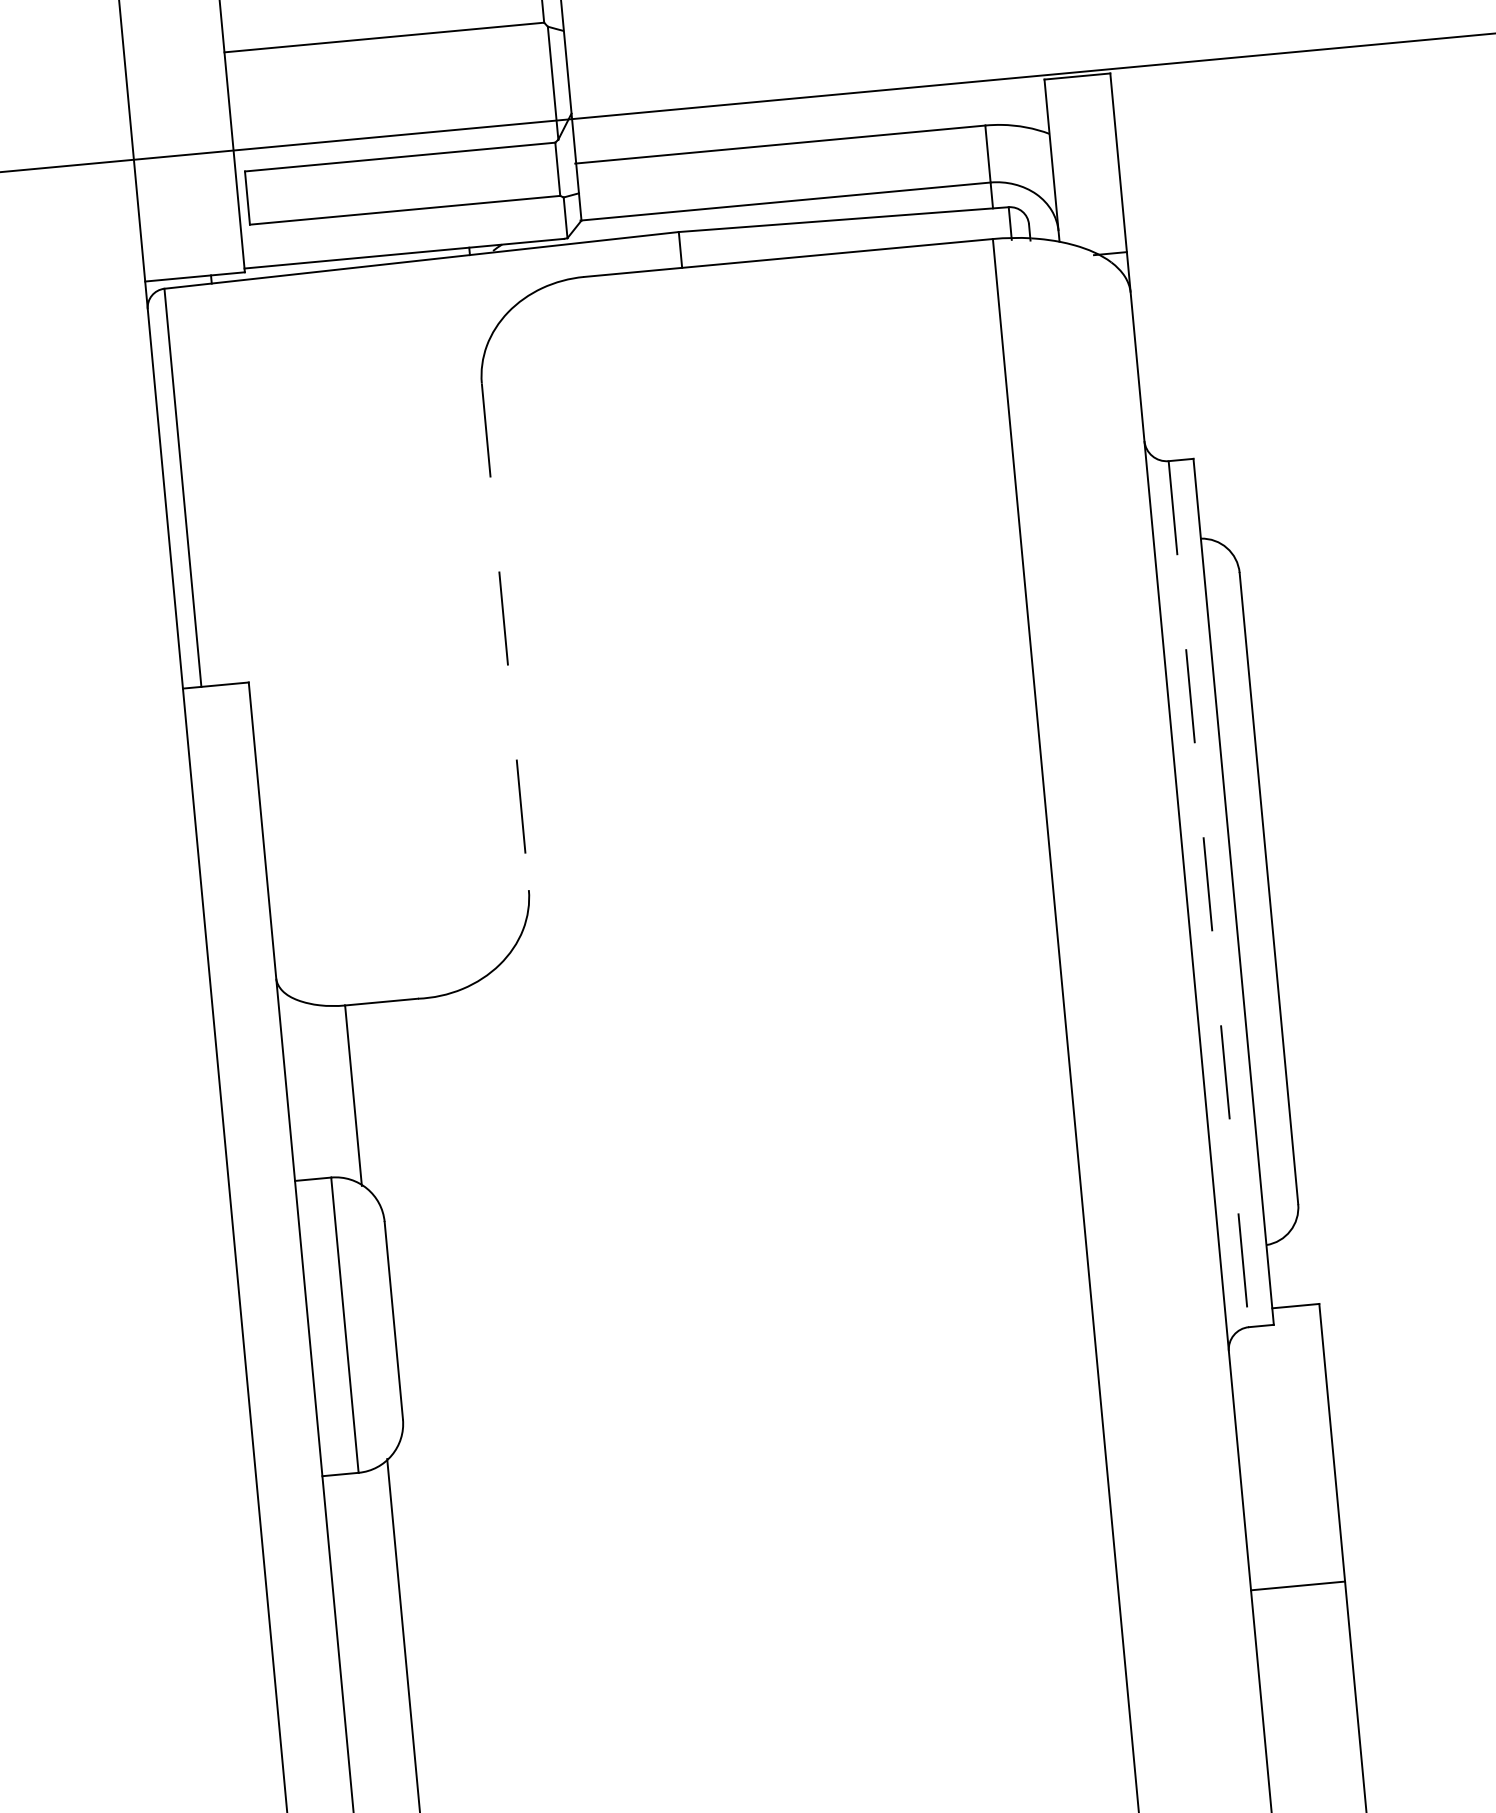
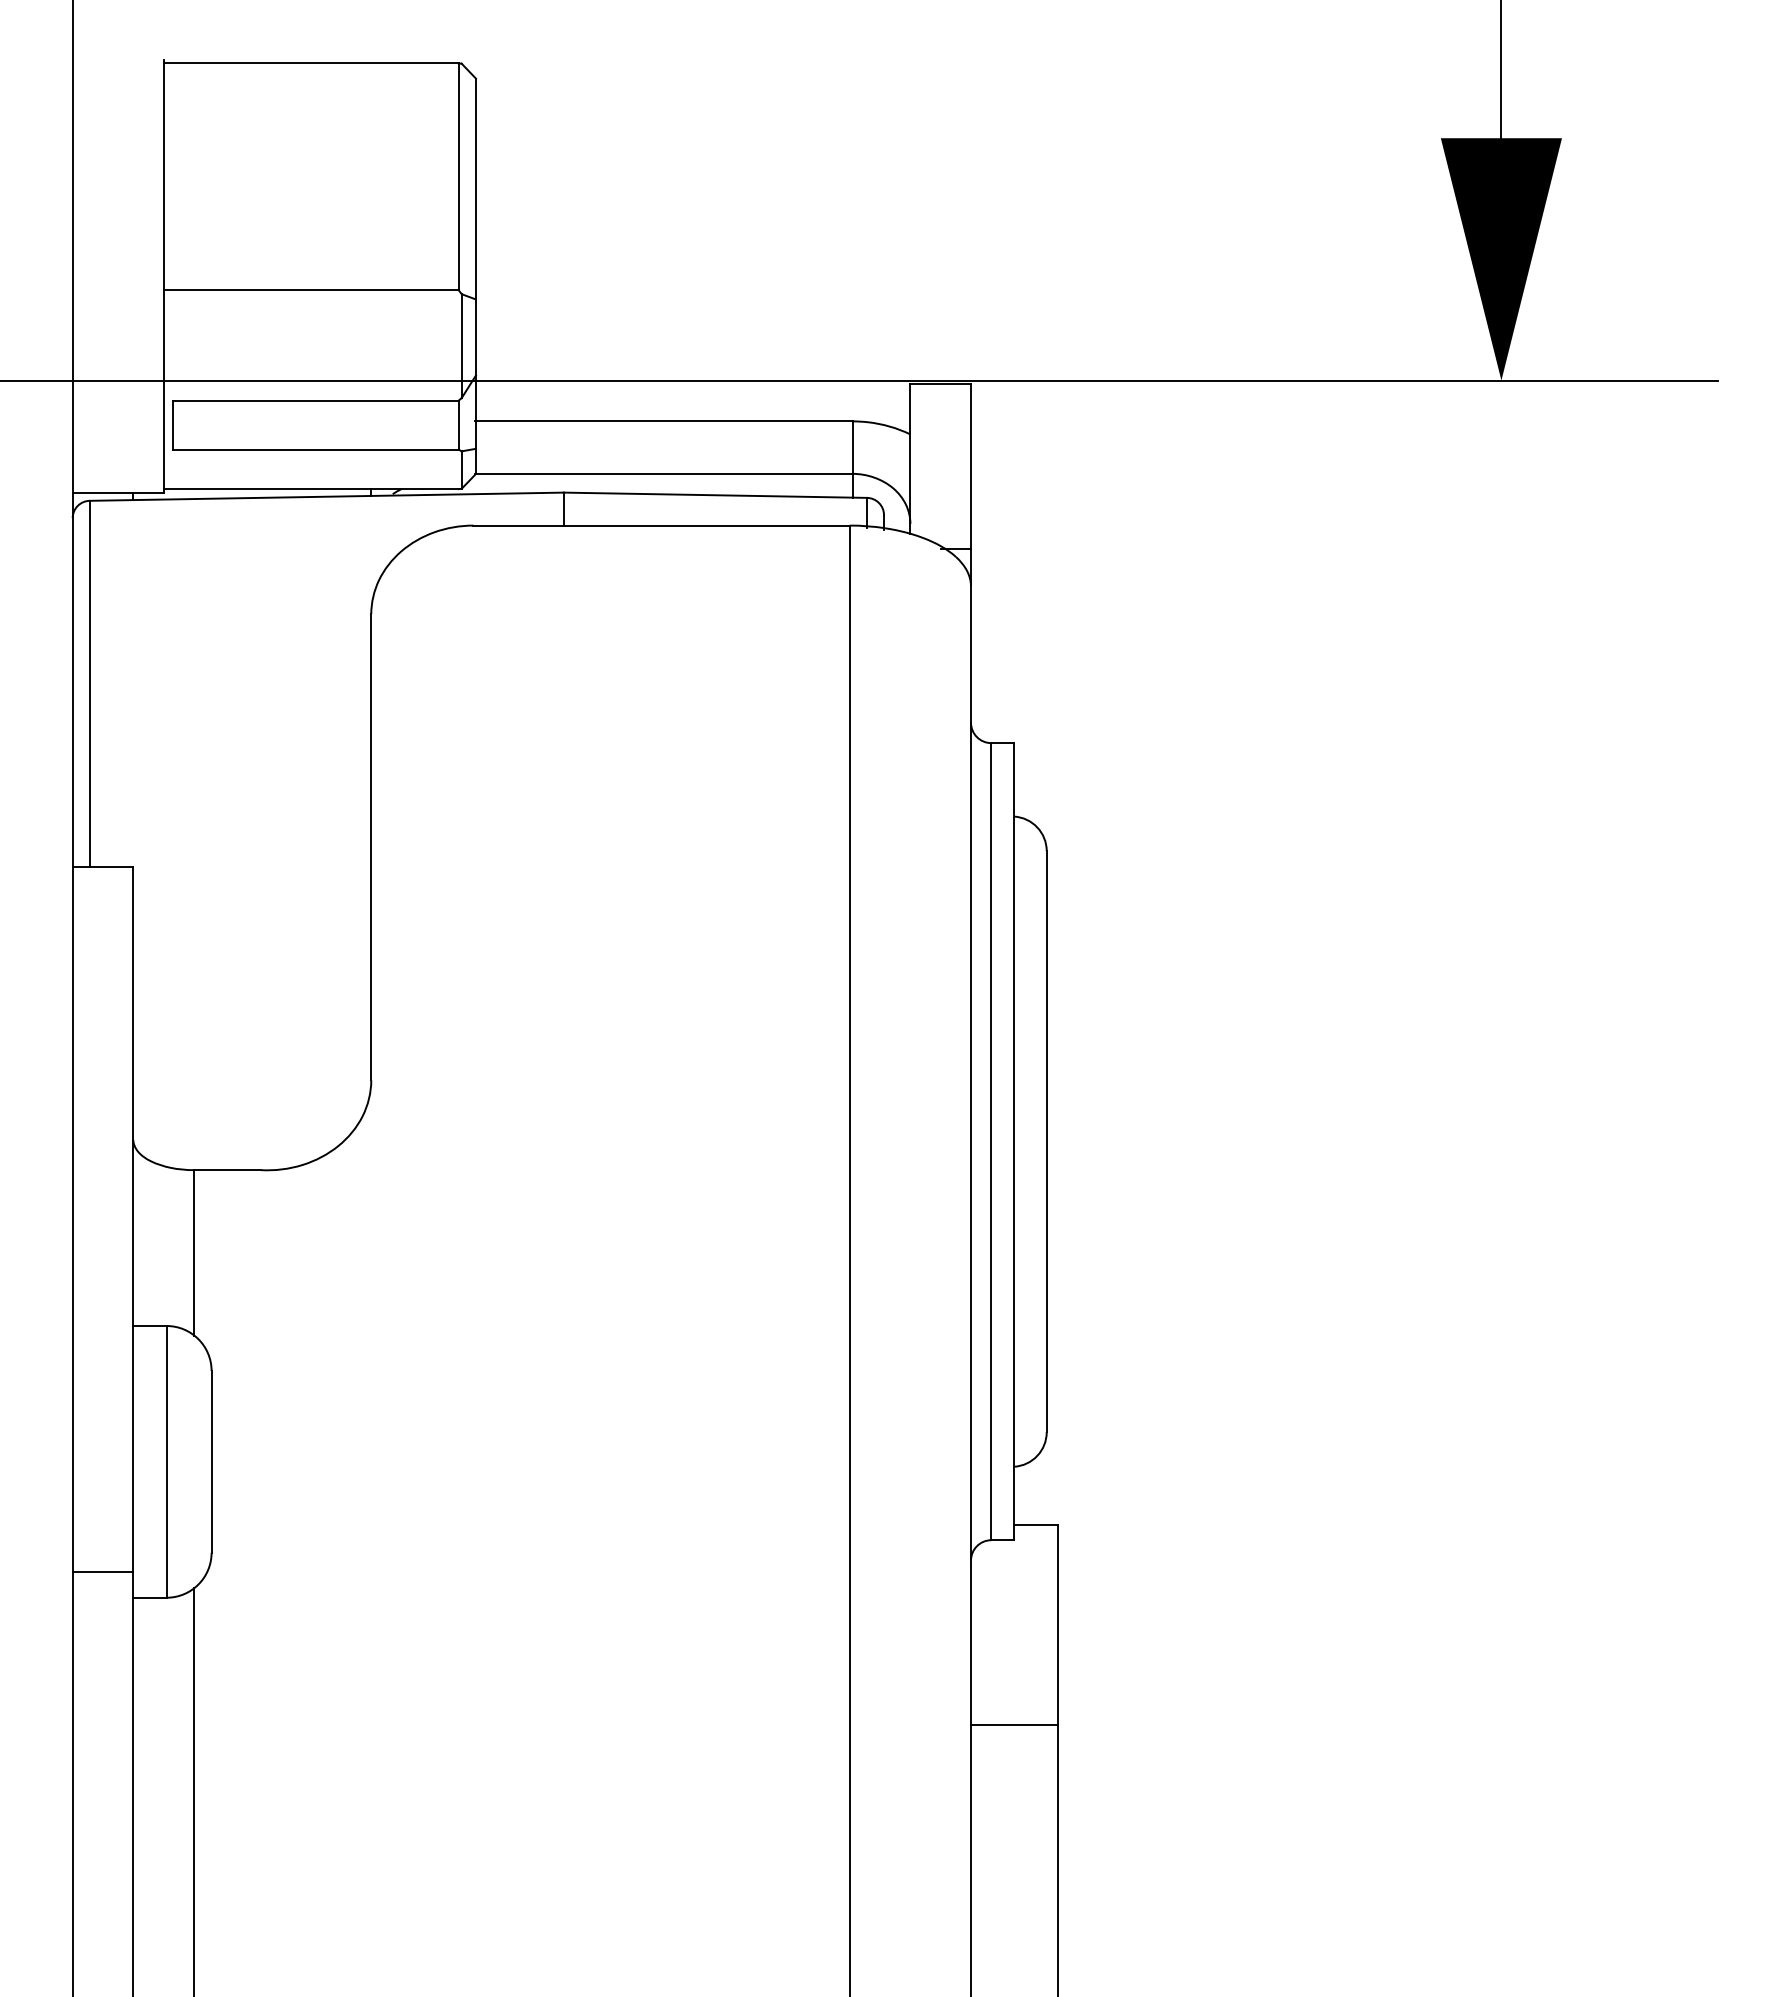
line: (505, 637) -> (371, 847), dashed -> solid
line: (1208, 893) -> (991, 1141), dashed -> solid
line: (286, 1450) -> (102, 1571), added
line: (1298, 1585) -> (1014, 1725), moved

